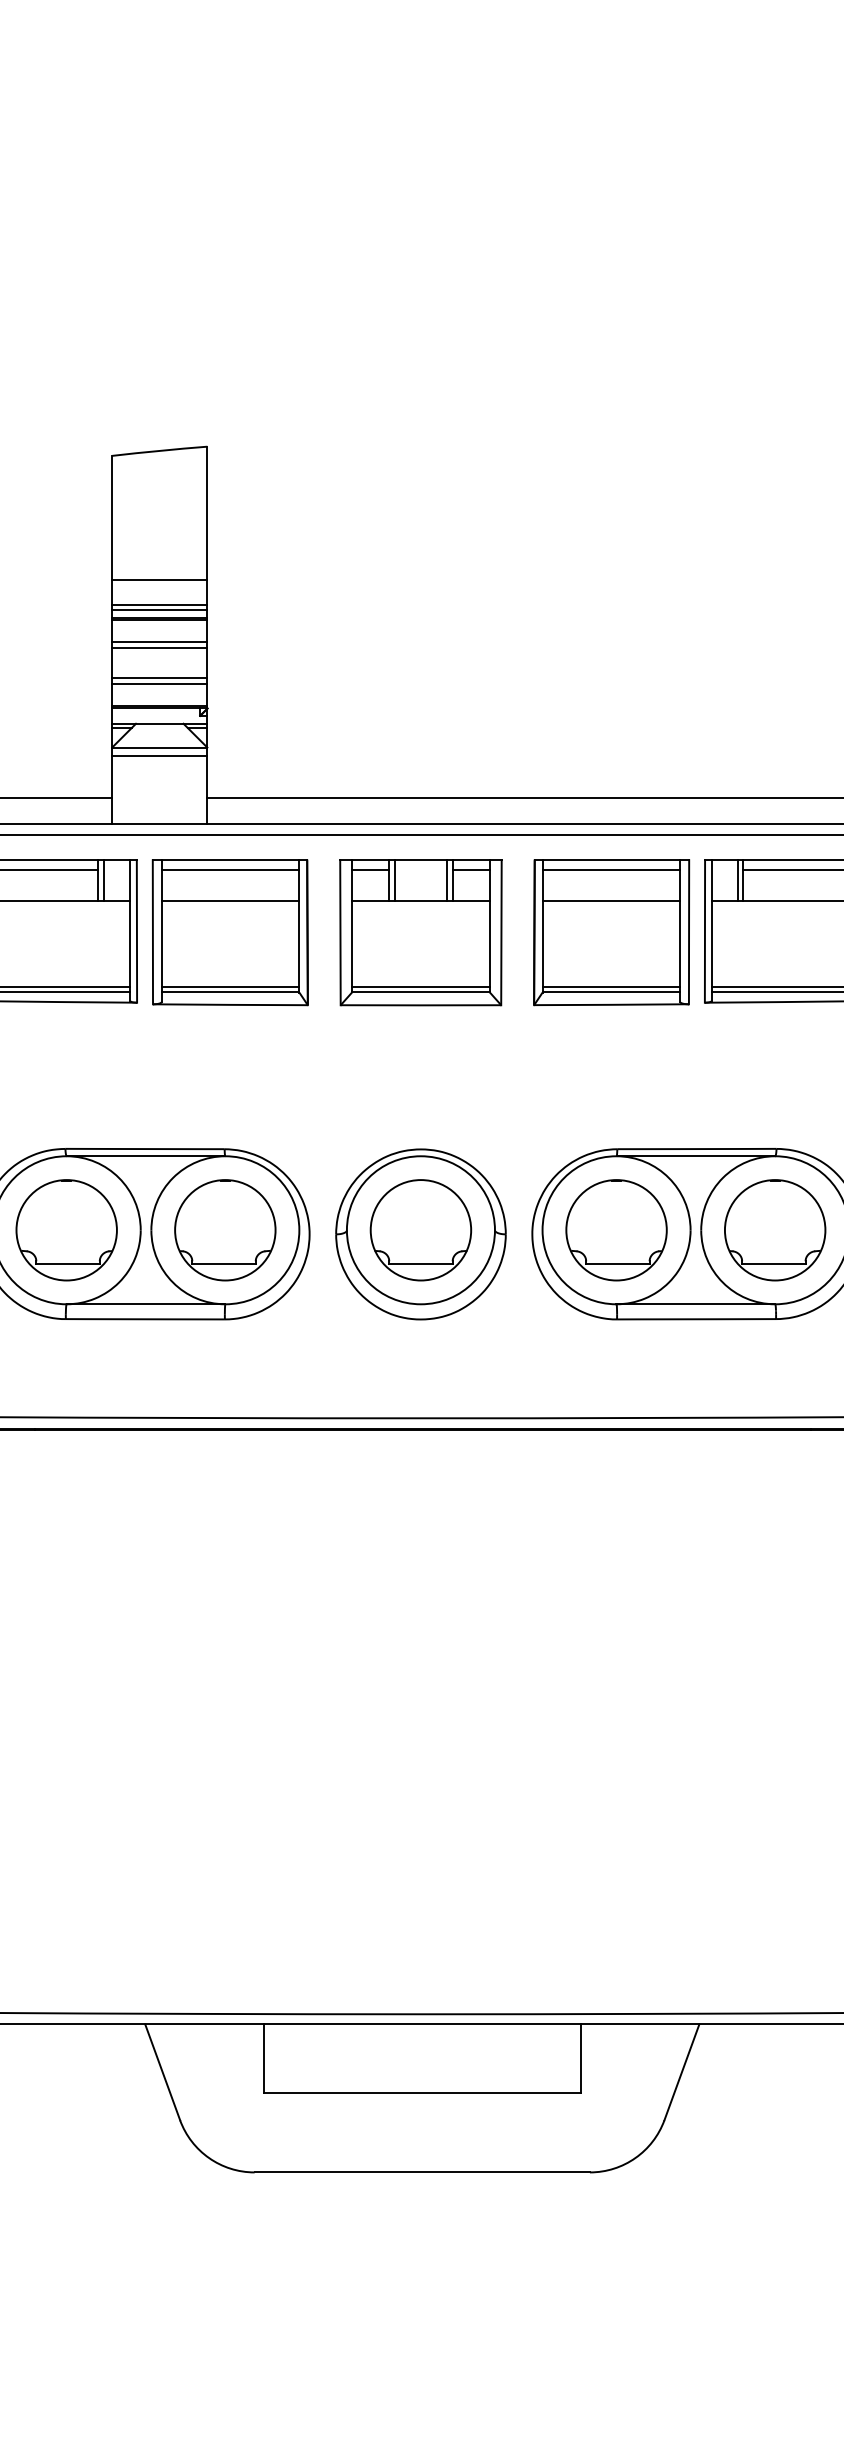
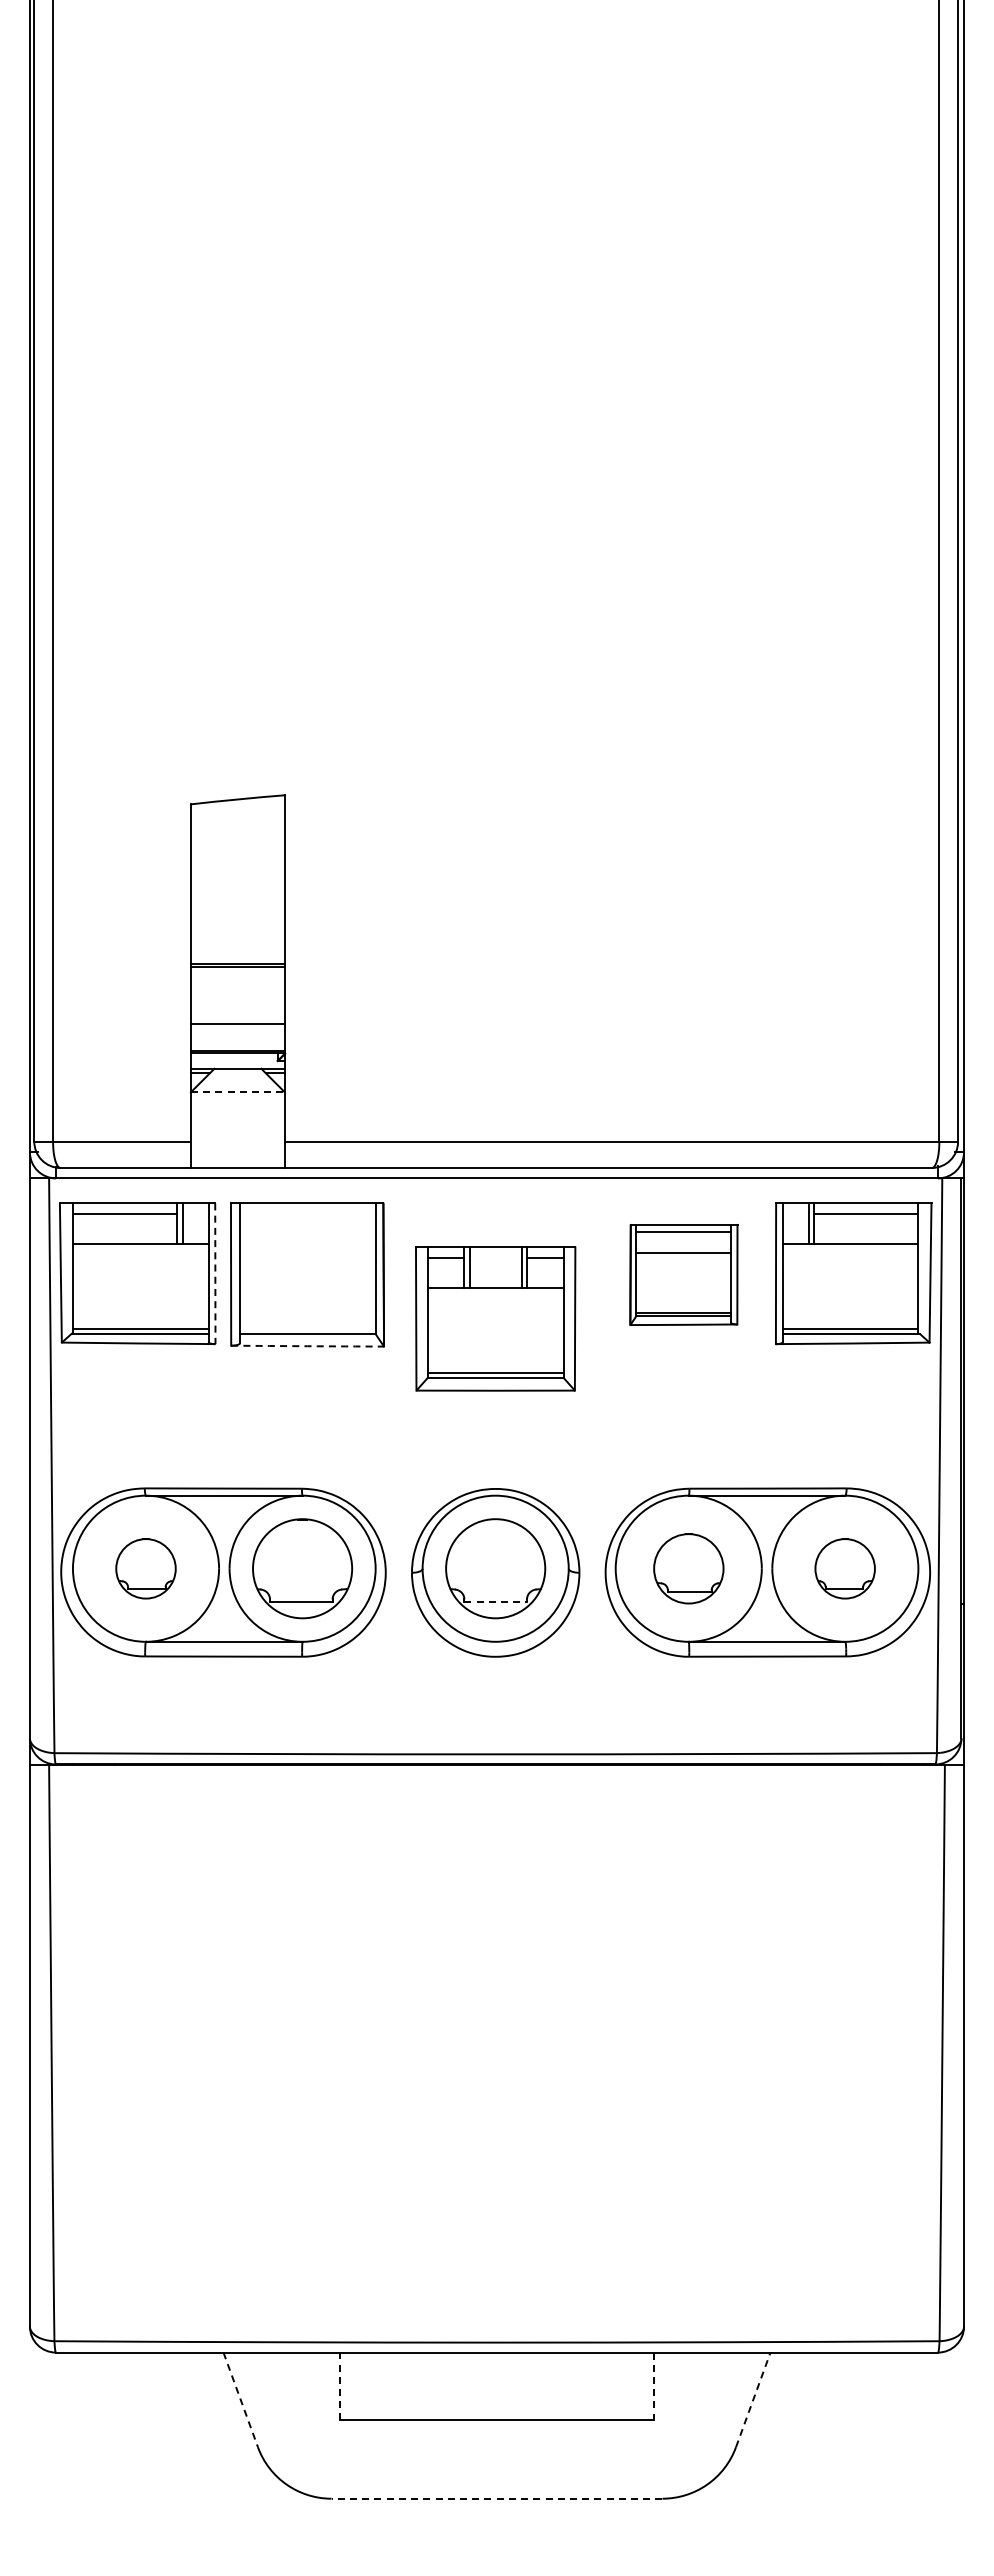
line: (159, 580) -> (237, 927), removed
line: (159, 604) -> (237, 951), removed
line: (159, 610) -> (237, 956), removed
line: (159, 642) -> (237, 988), removed
line: (159, 647) -> (237, 993), removed
line: (159, 683) -> (237, 1029), removed
line: (159, 747) -> (237, 1092), solid -> dashed
line: (159, 755) -> (237, 1100), removed
line: (230, 870) -> (307, 1213), removed
line: (230, 900) -> (307, 1243), removed
line: (137, 932) -> (215, 1274), solid -> dashed
part: (420, 932) -> (495, 1318), moved
part: (611, 932) -> (683, 1274), size x0.7
line: (230, 986) -> (307, 1328), removed
arc: (230, 1005) -> (307, 1346), solid -> dashed
part: (66, 1230) -> (145, 1568), size x0.6
part: (616, 1230) -> (688, 1568), size x0.7
part: (774, 1230) -> (844, 1568), size x0.6
line: (421, 1263) -> (496, 1601), solid -> dashed
line: (263, 2058) -> (340, 2386), solid -> dashed
line: (580, 2058) -> (653, 2386), solid -> dashed
line: (682, 2071) -> (753, 2399), solid -> dashed
line: (162, 2072) -> (240, 2400), solid -> dashed
line: (421, 2172) -> (496, 2498), solid -> dashed

